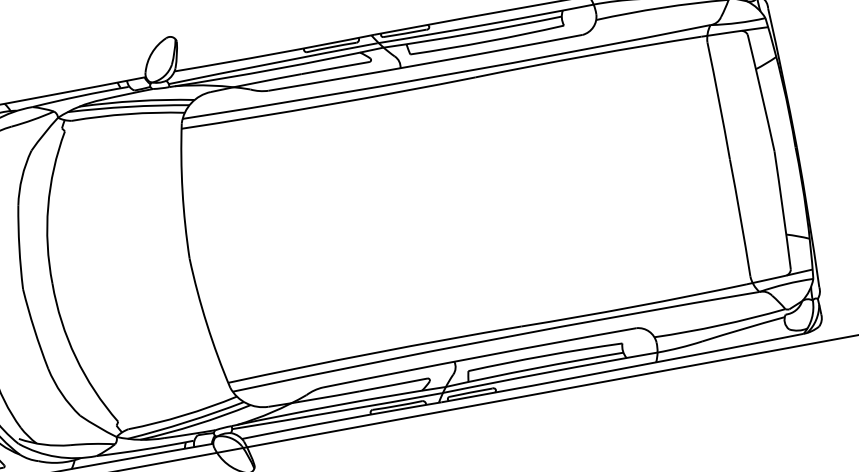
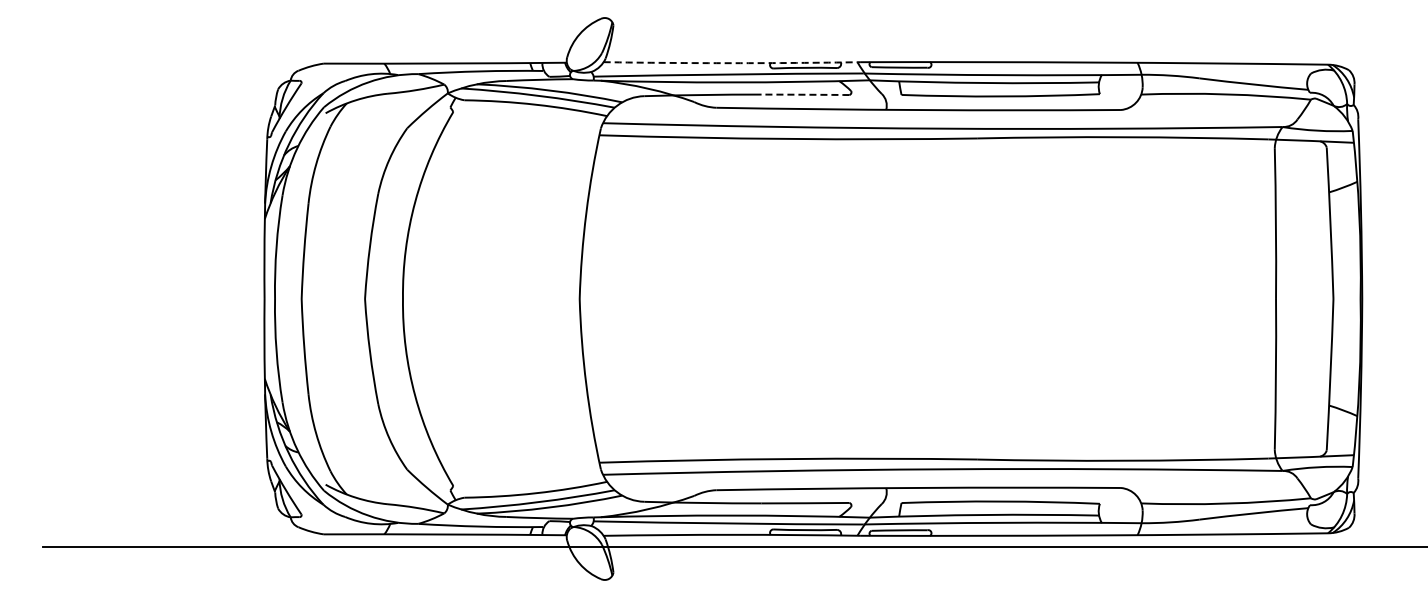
arc: (274, 54) -> (732, 63), solid -> dashed
arc: (335, 67) -> (805, 94), solid -> dashed

